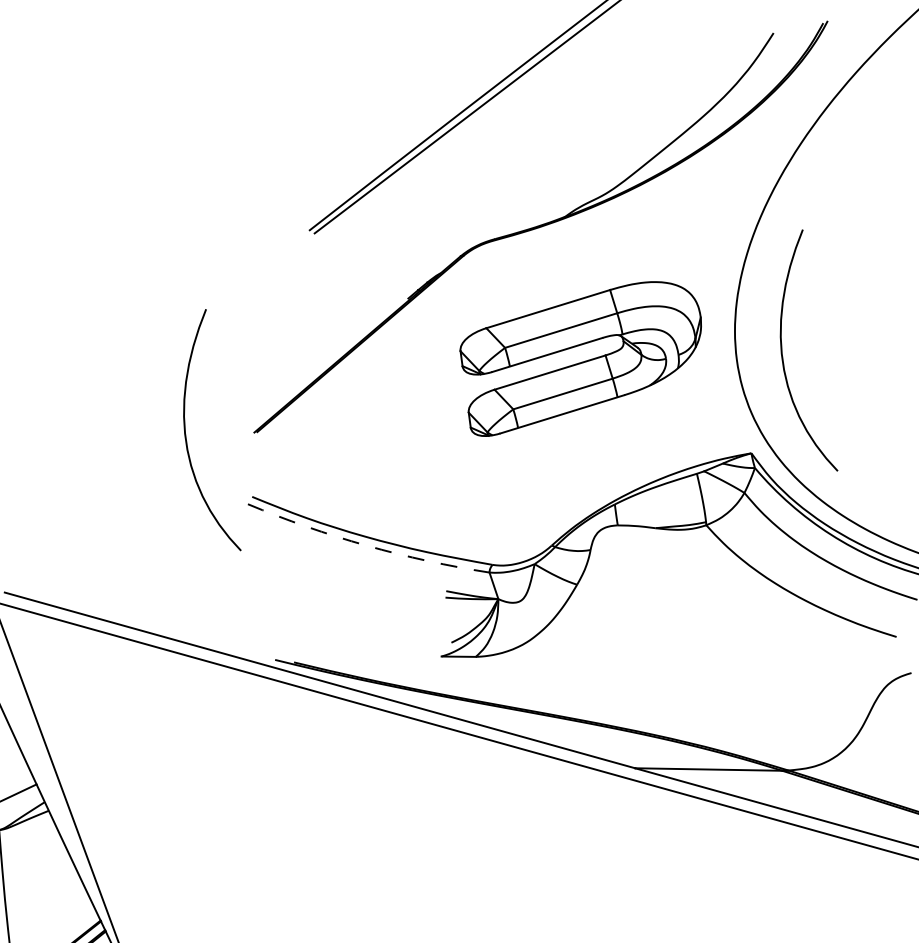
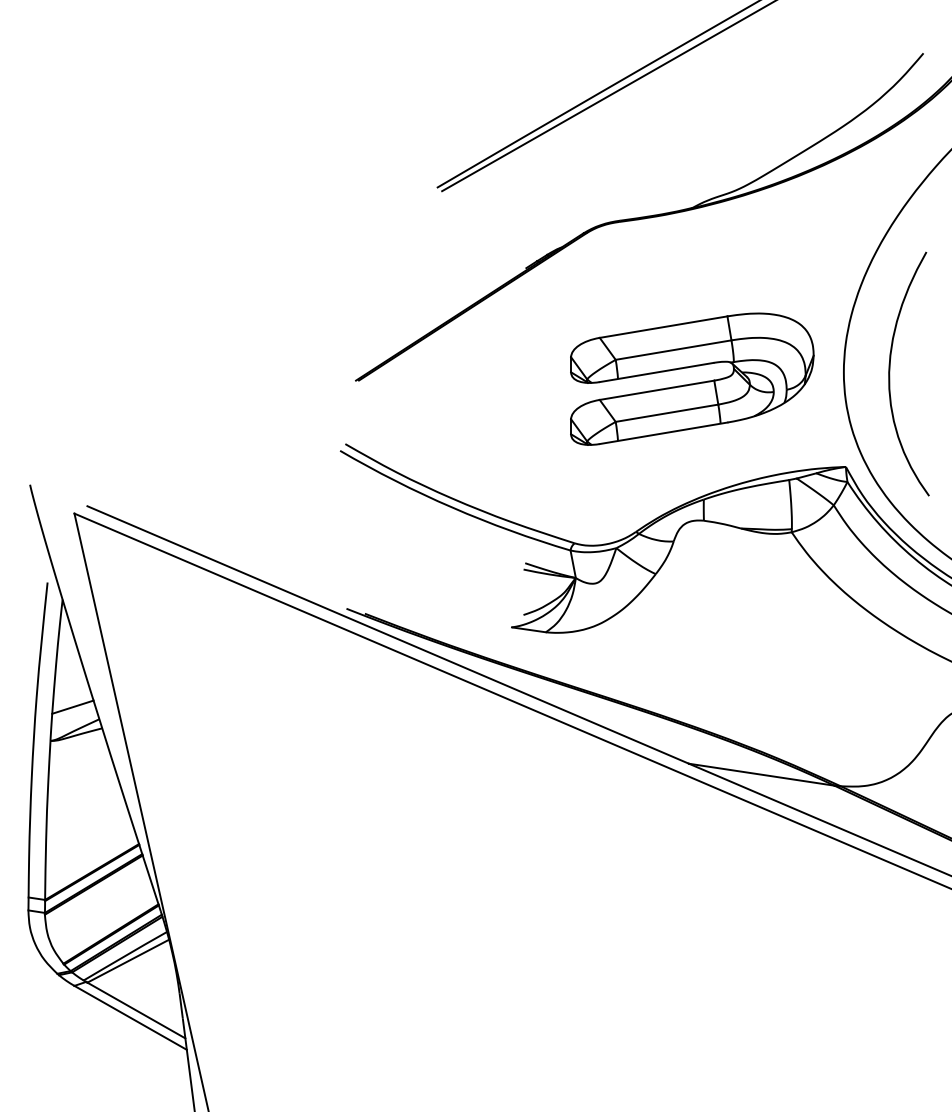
part: (583, 356) -> (692, 378), moved
curve: (186, 434) -> (288, 373), removed
arc: (366, 545) -> (452, 507), dashed -> solid

